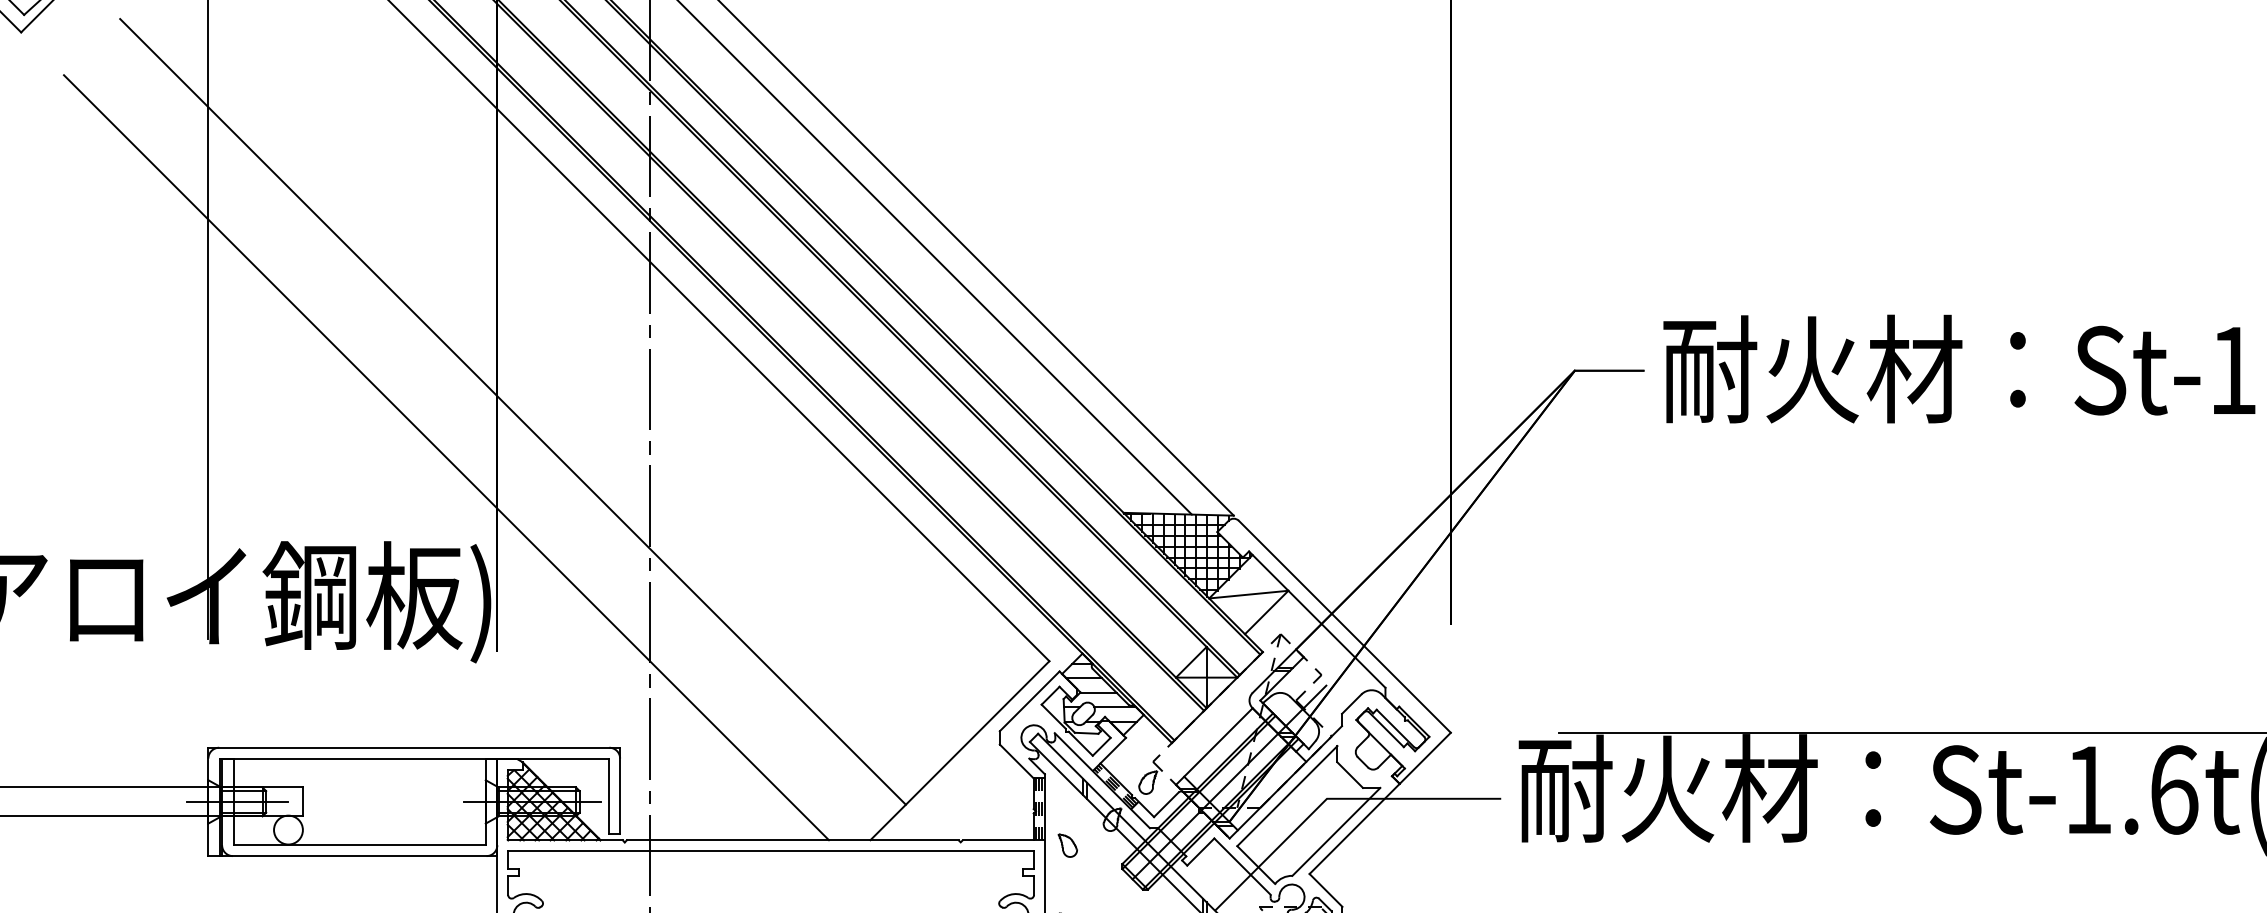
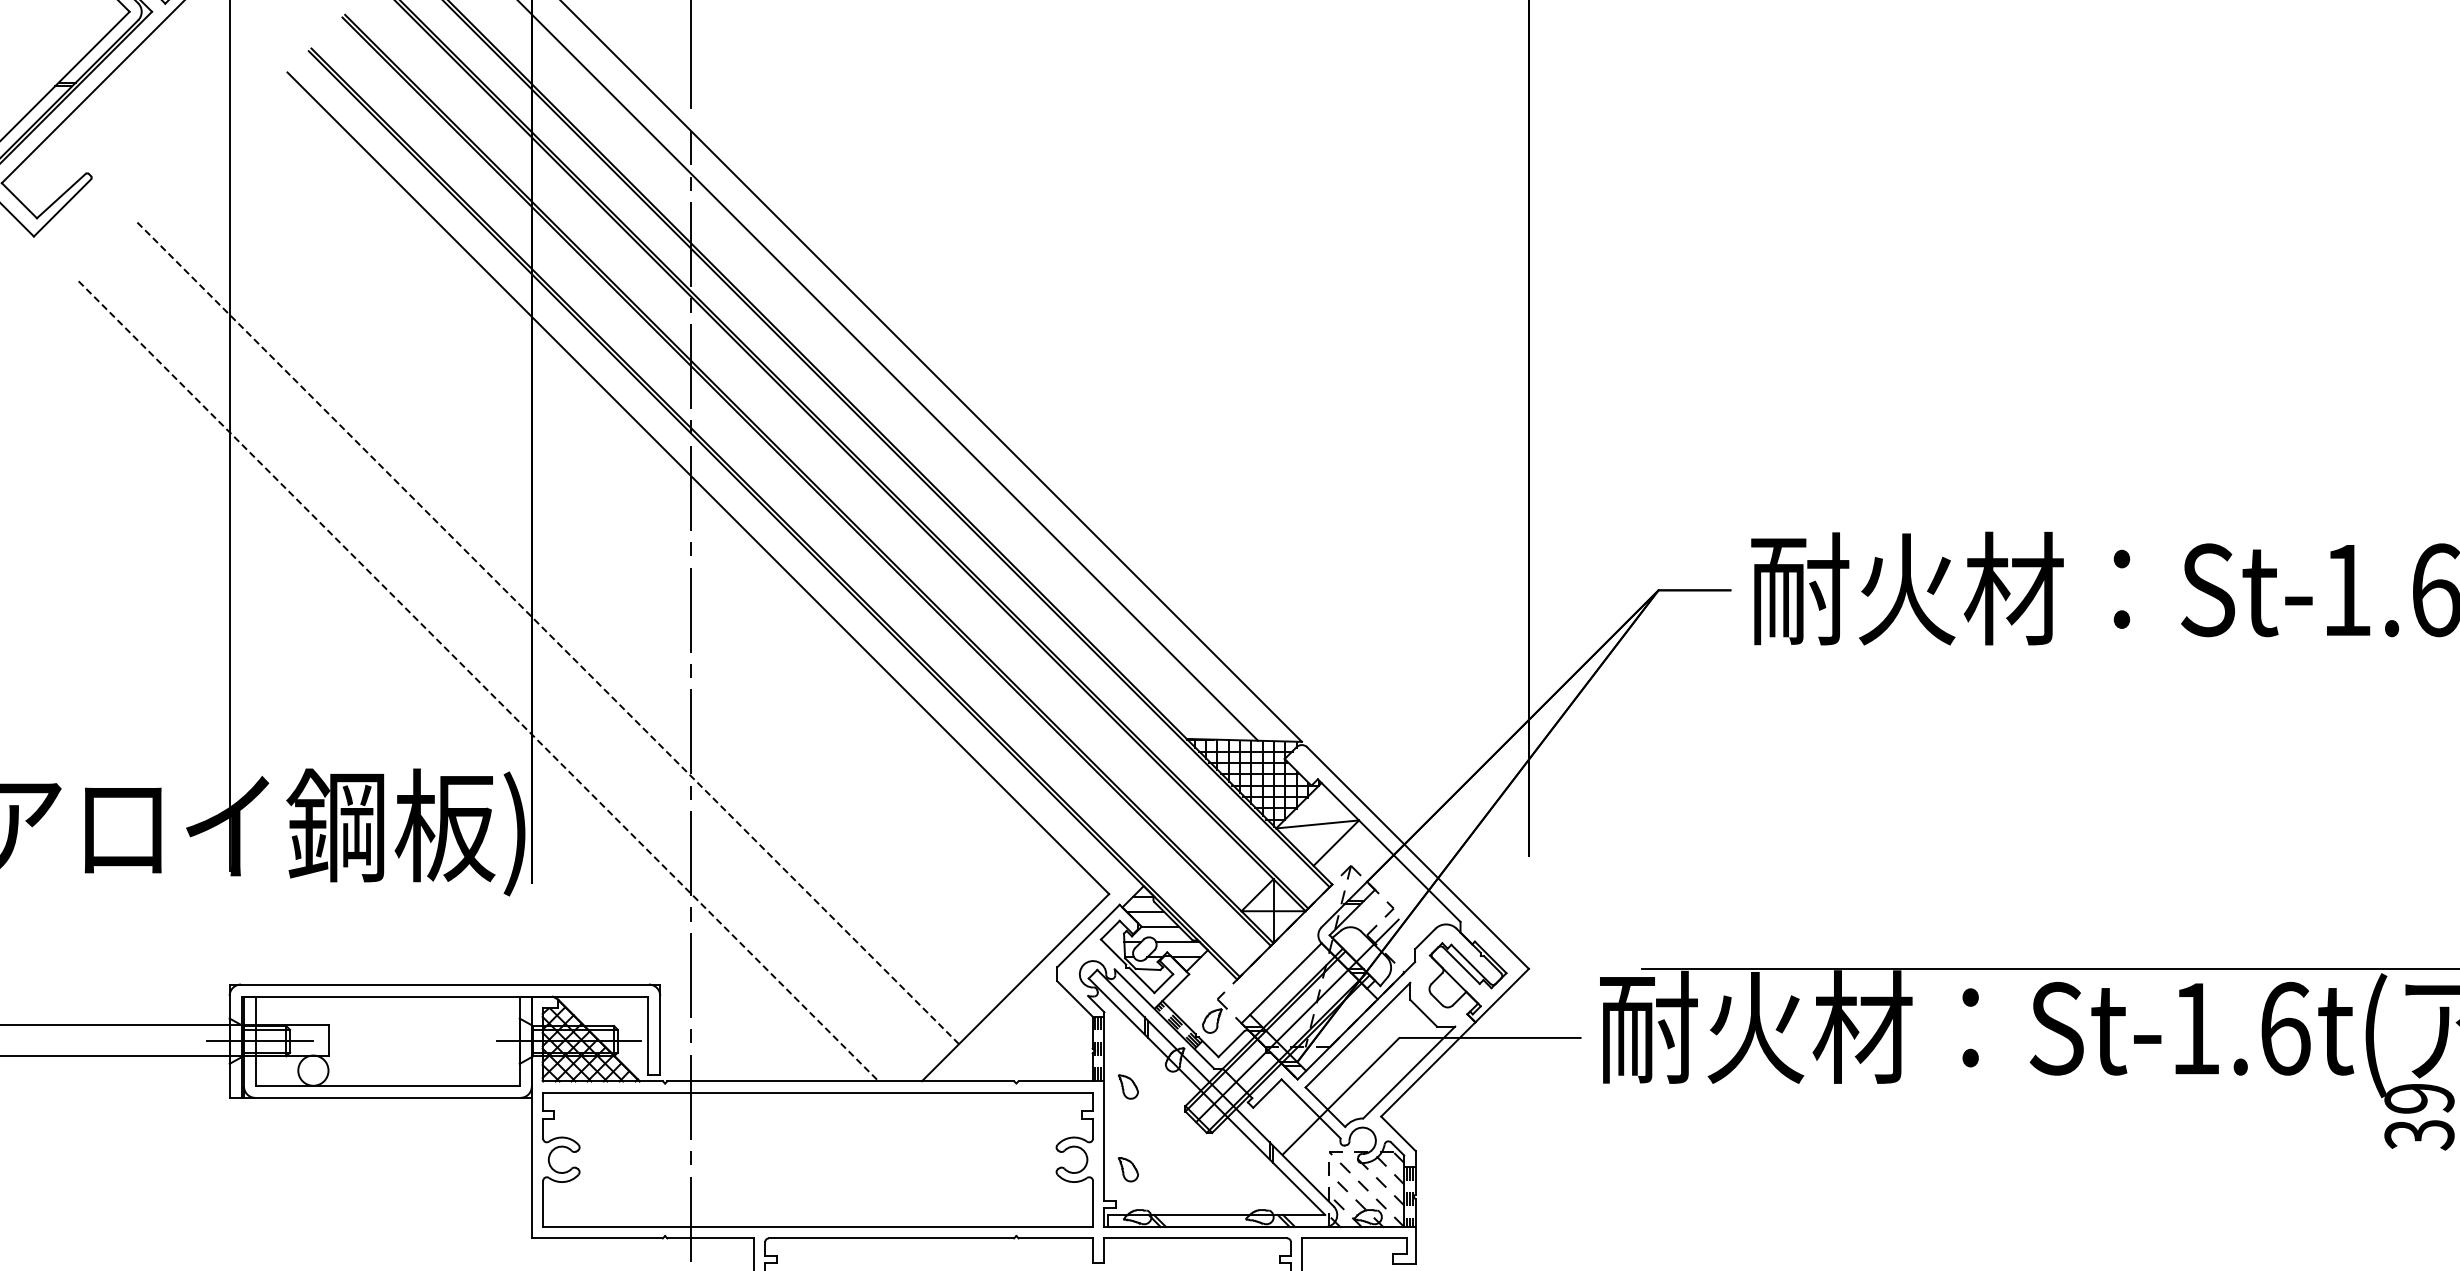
line: (513, 412) -> (548, 633), solid -> dashed
line: (446, 457) -> (478, 681), solid -> dashed

